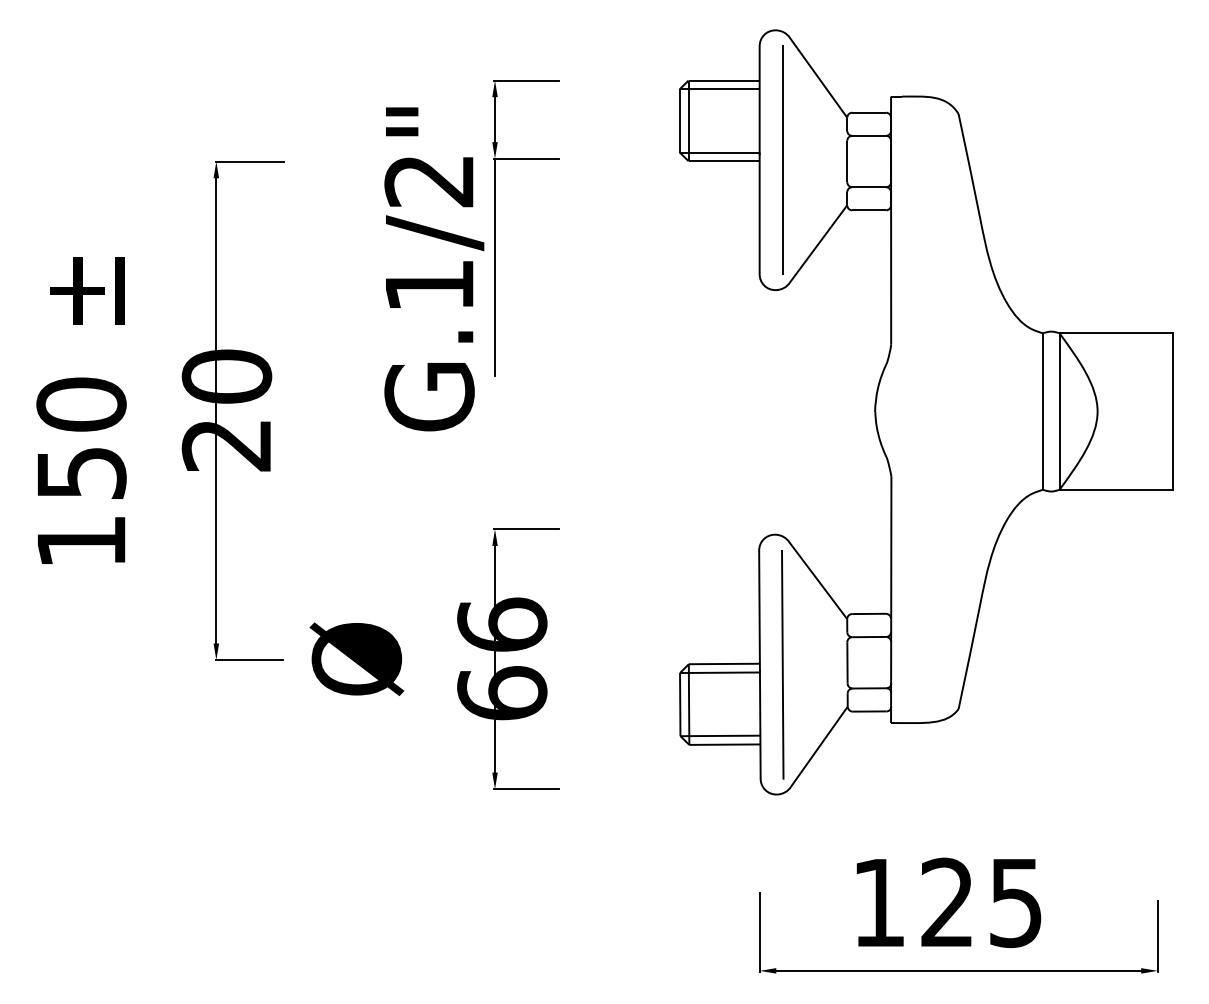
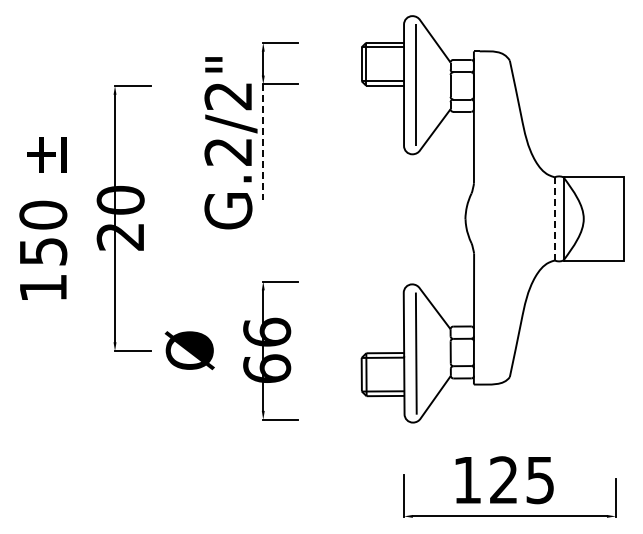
line: (495, 267) -> (263, 142), solid -> dashed
text: (427, 286) -> (227, 152), G.1/2" -> G.2/2"
line: (1042, 410) -> (554, 218), solid -> dashed

